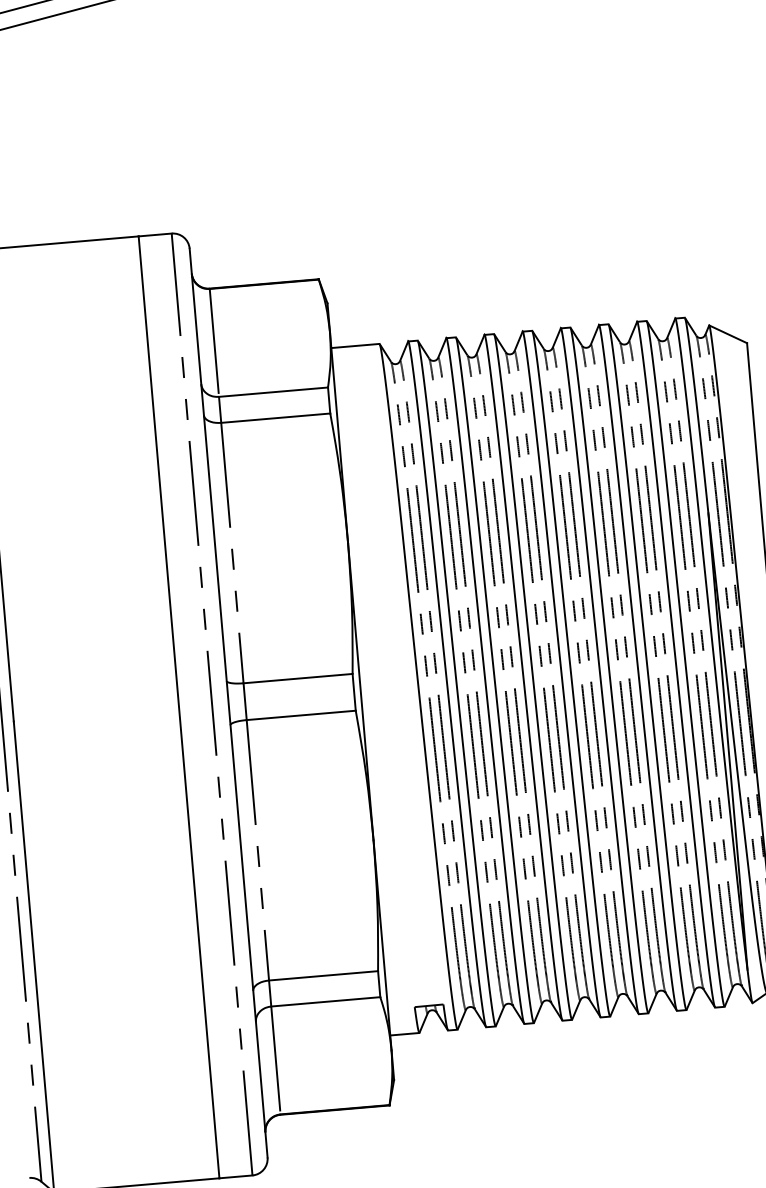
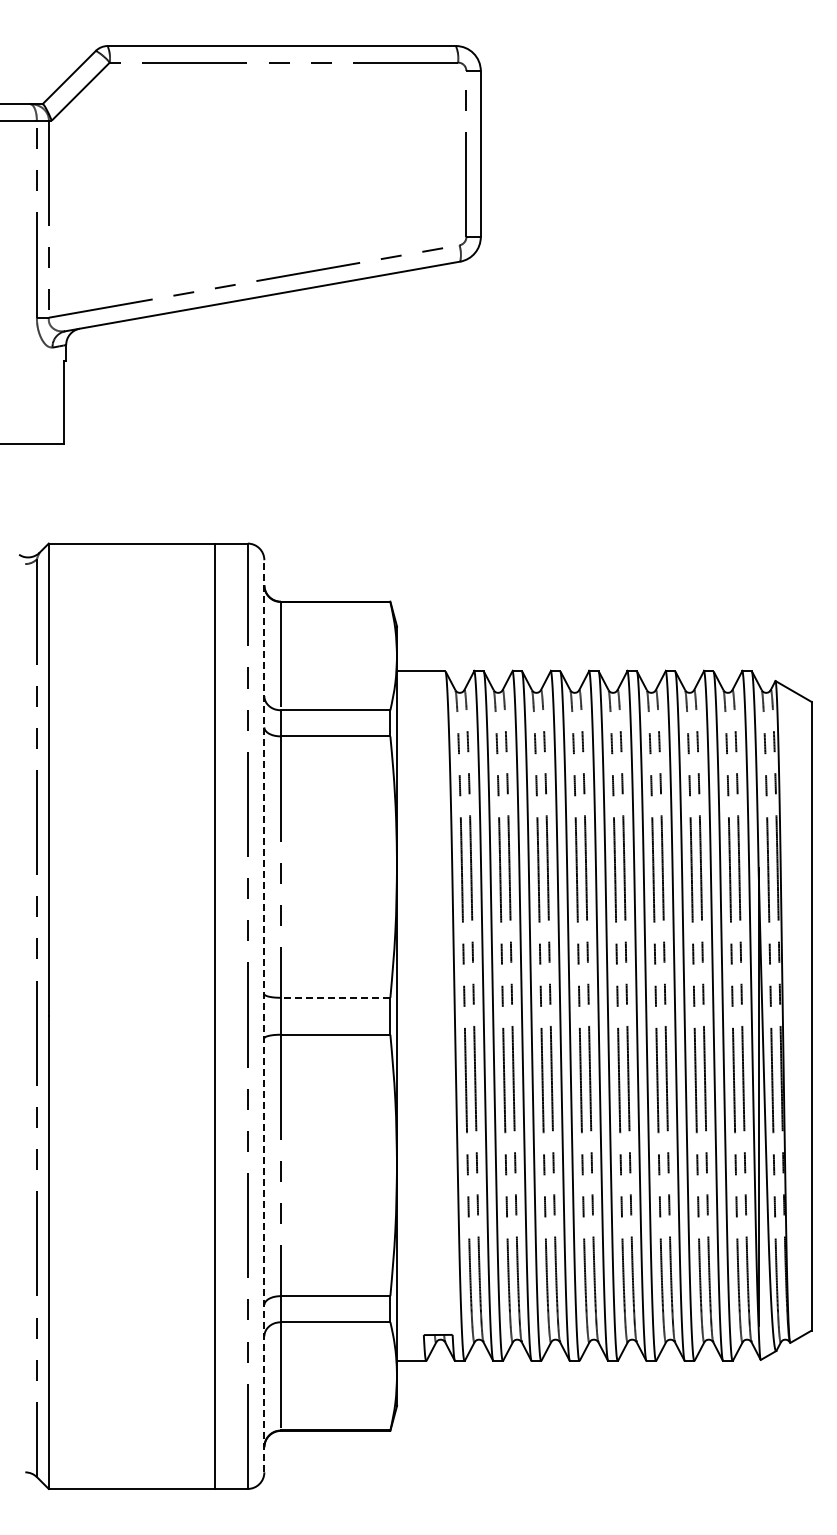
line: (297, 678) -> (335, 997), solid -> dashed
line: (228, 702) -> (264, 1015), solid -> dashed

